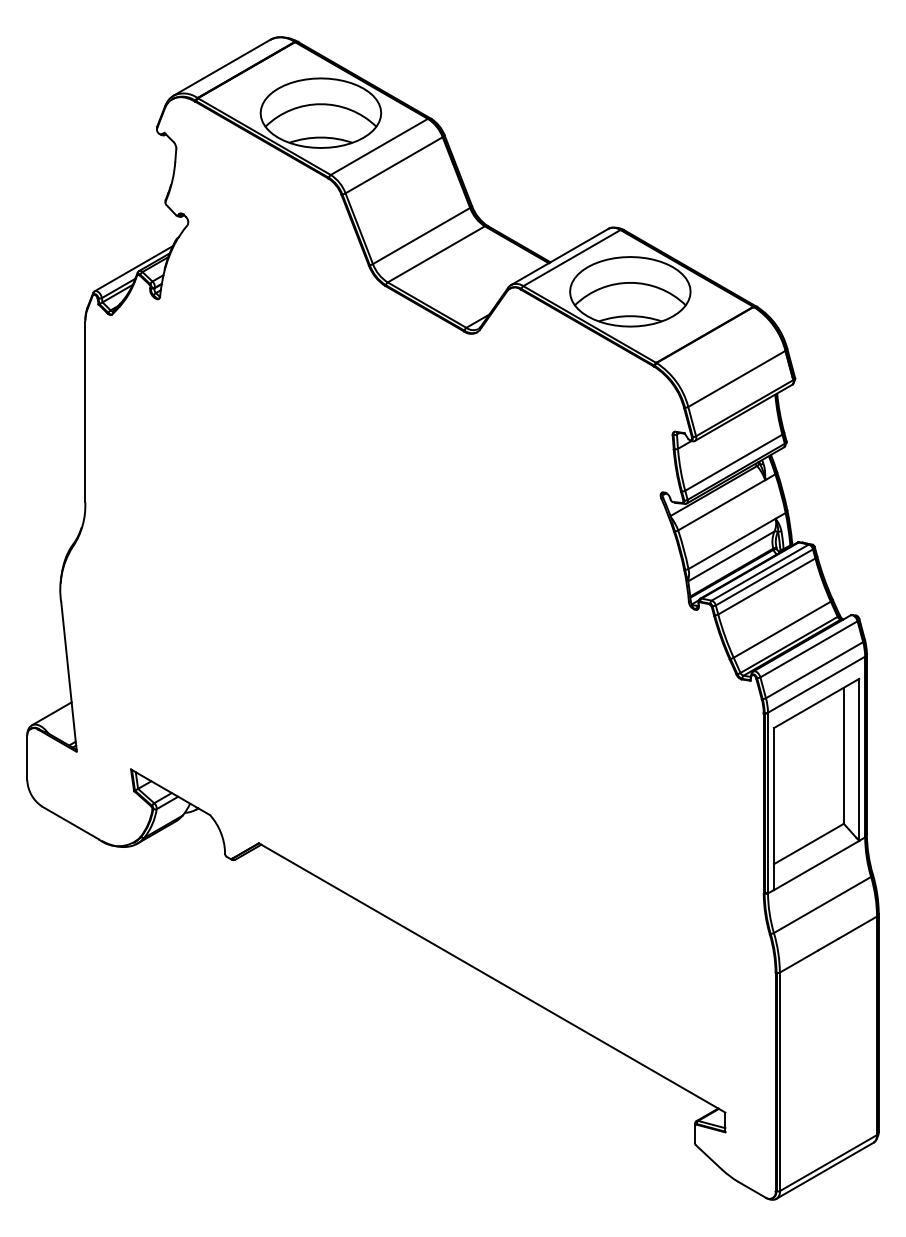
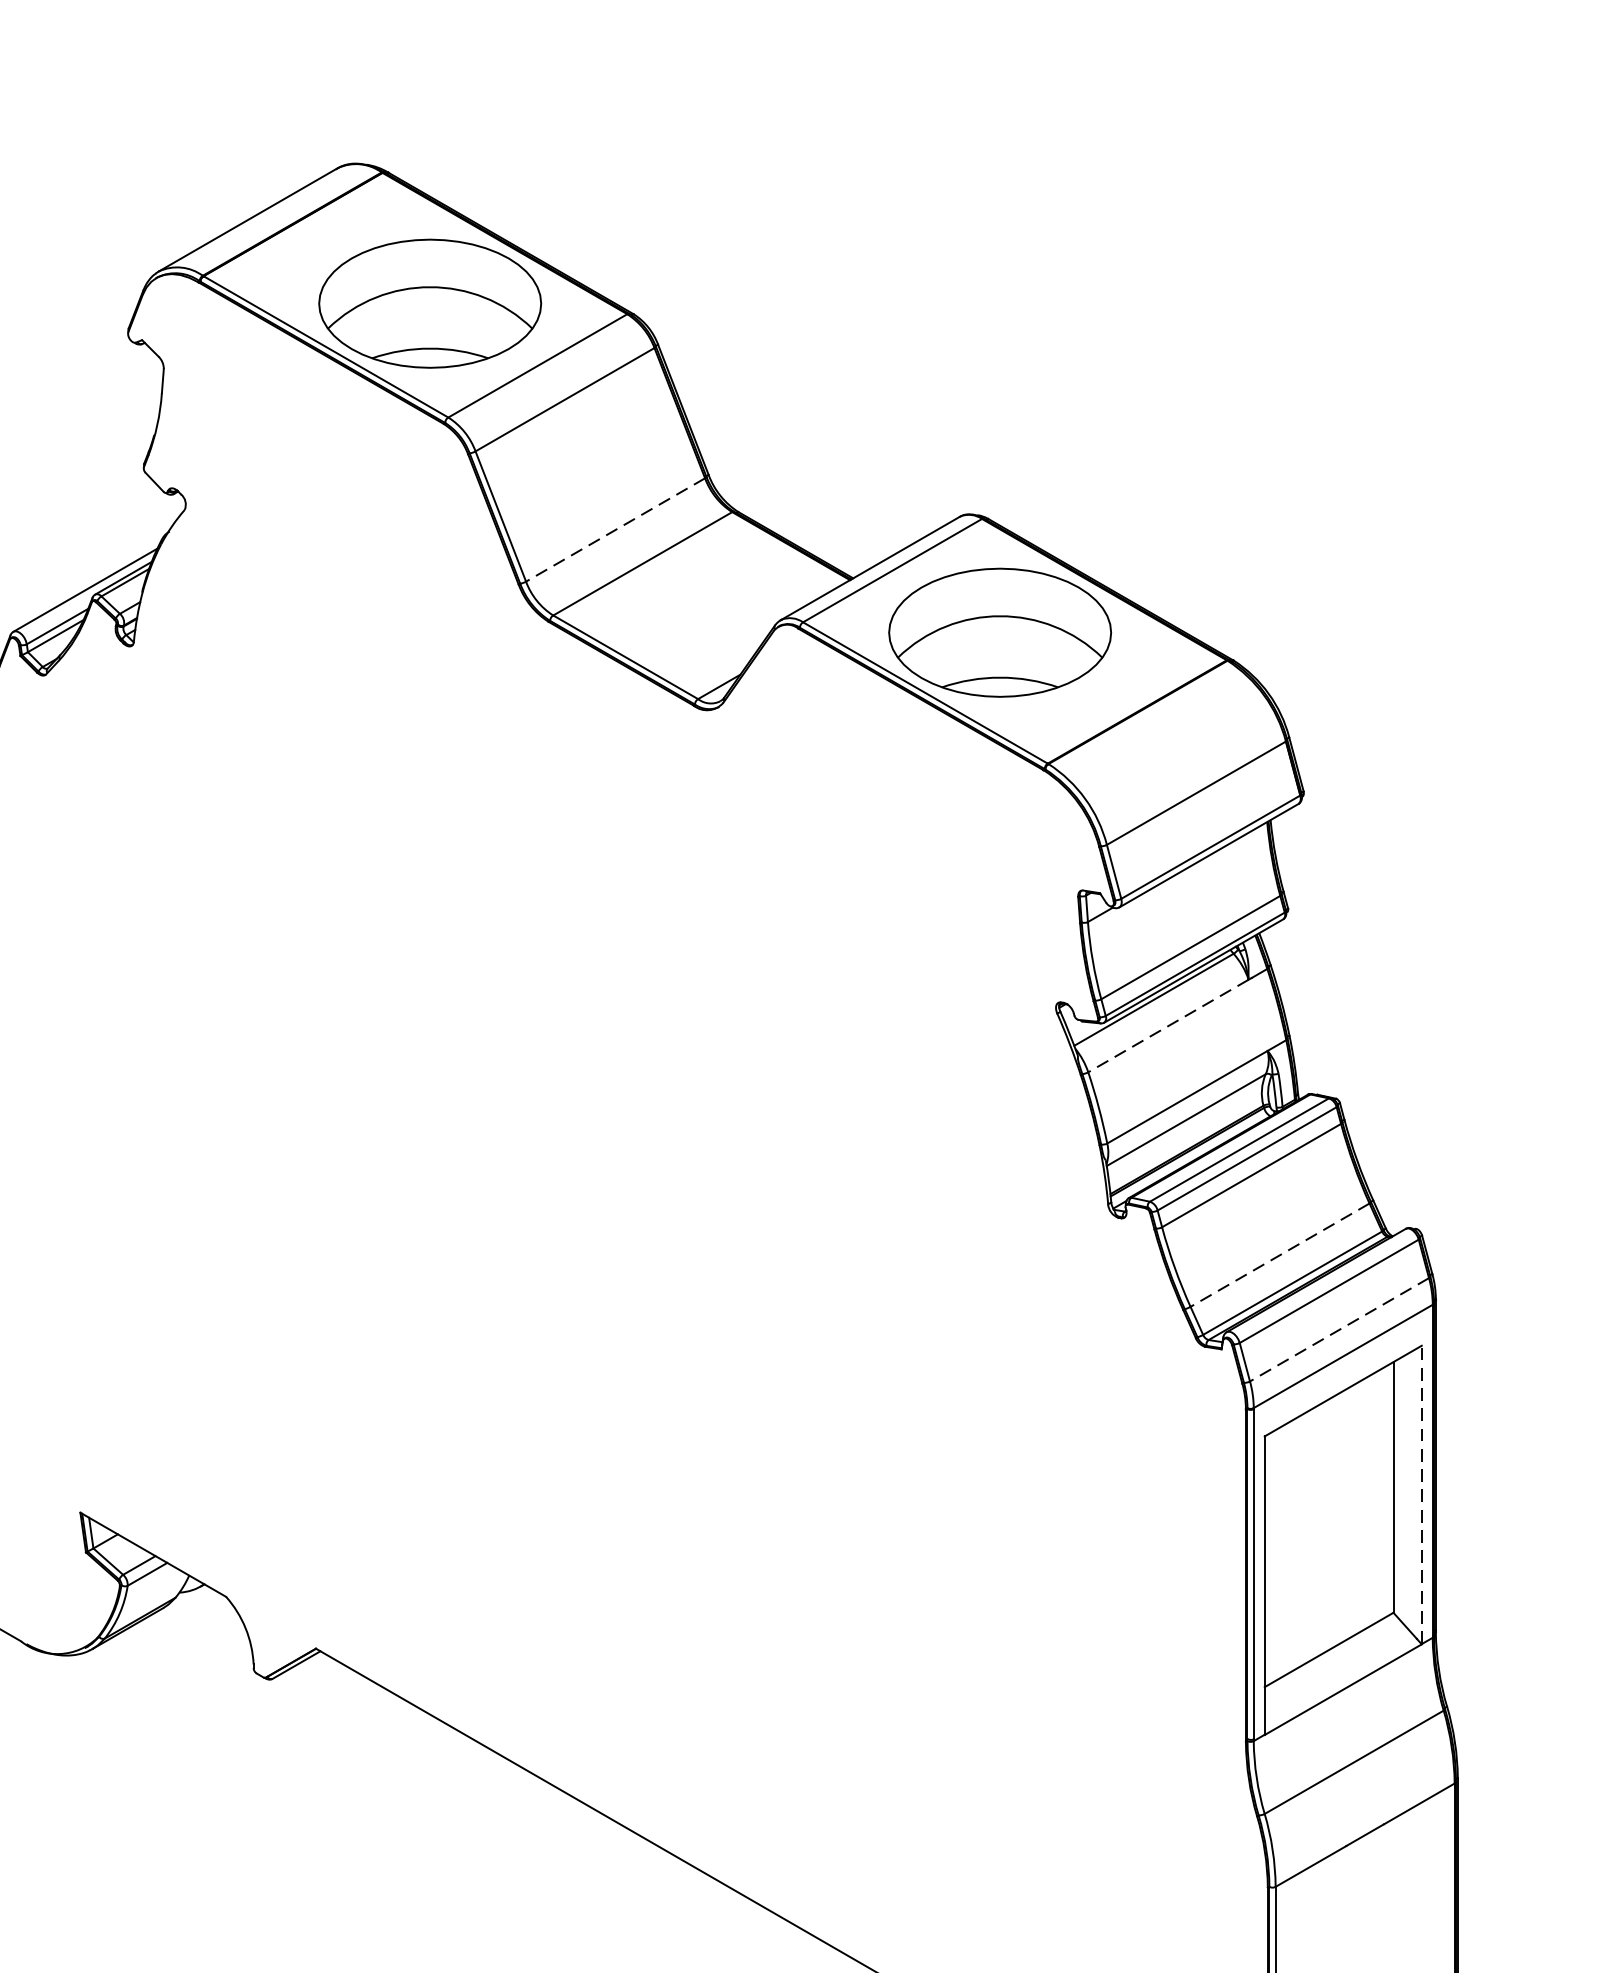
line: (421, 236) -> (615, 530), solid -> dashed
line: (721, 505) -> (1168, 1026), solid -> dashed
line: (781, 629) -> (1278, 1254), solid -> dashed
line: (814, 670) -> (1339, 1330), solid -> dashed
line: (859, 759) -> (1422, 1494), solid -> dashed

